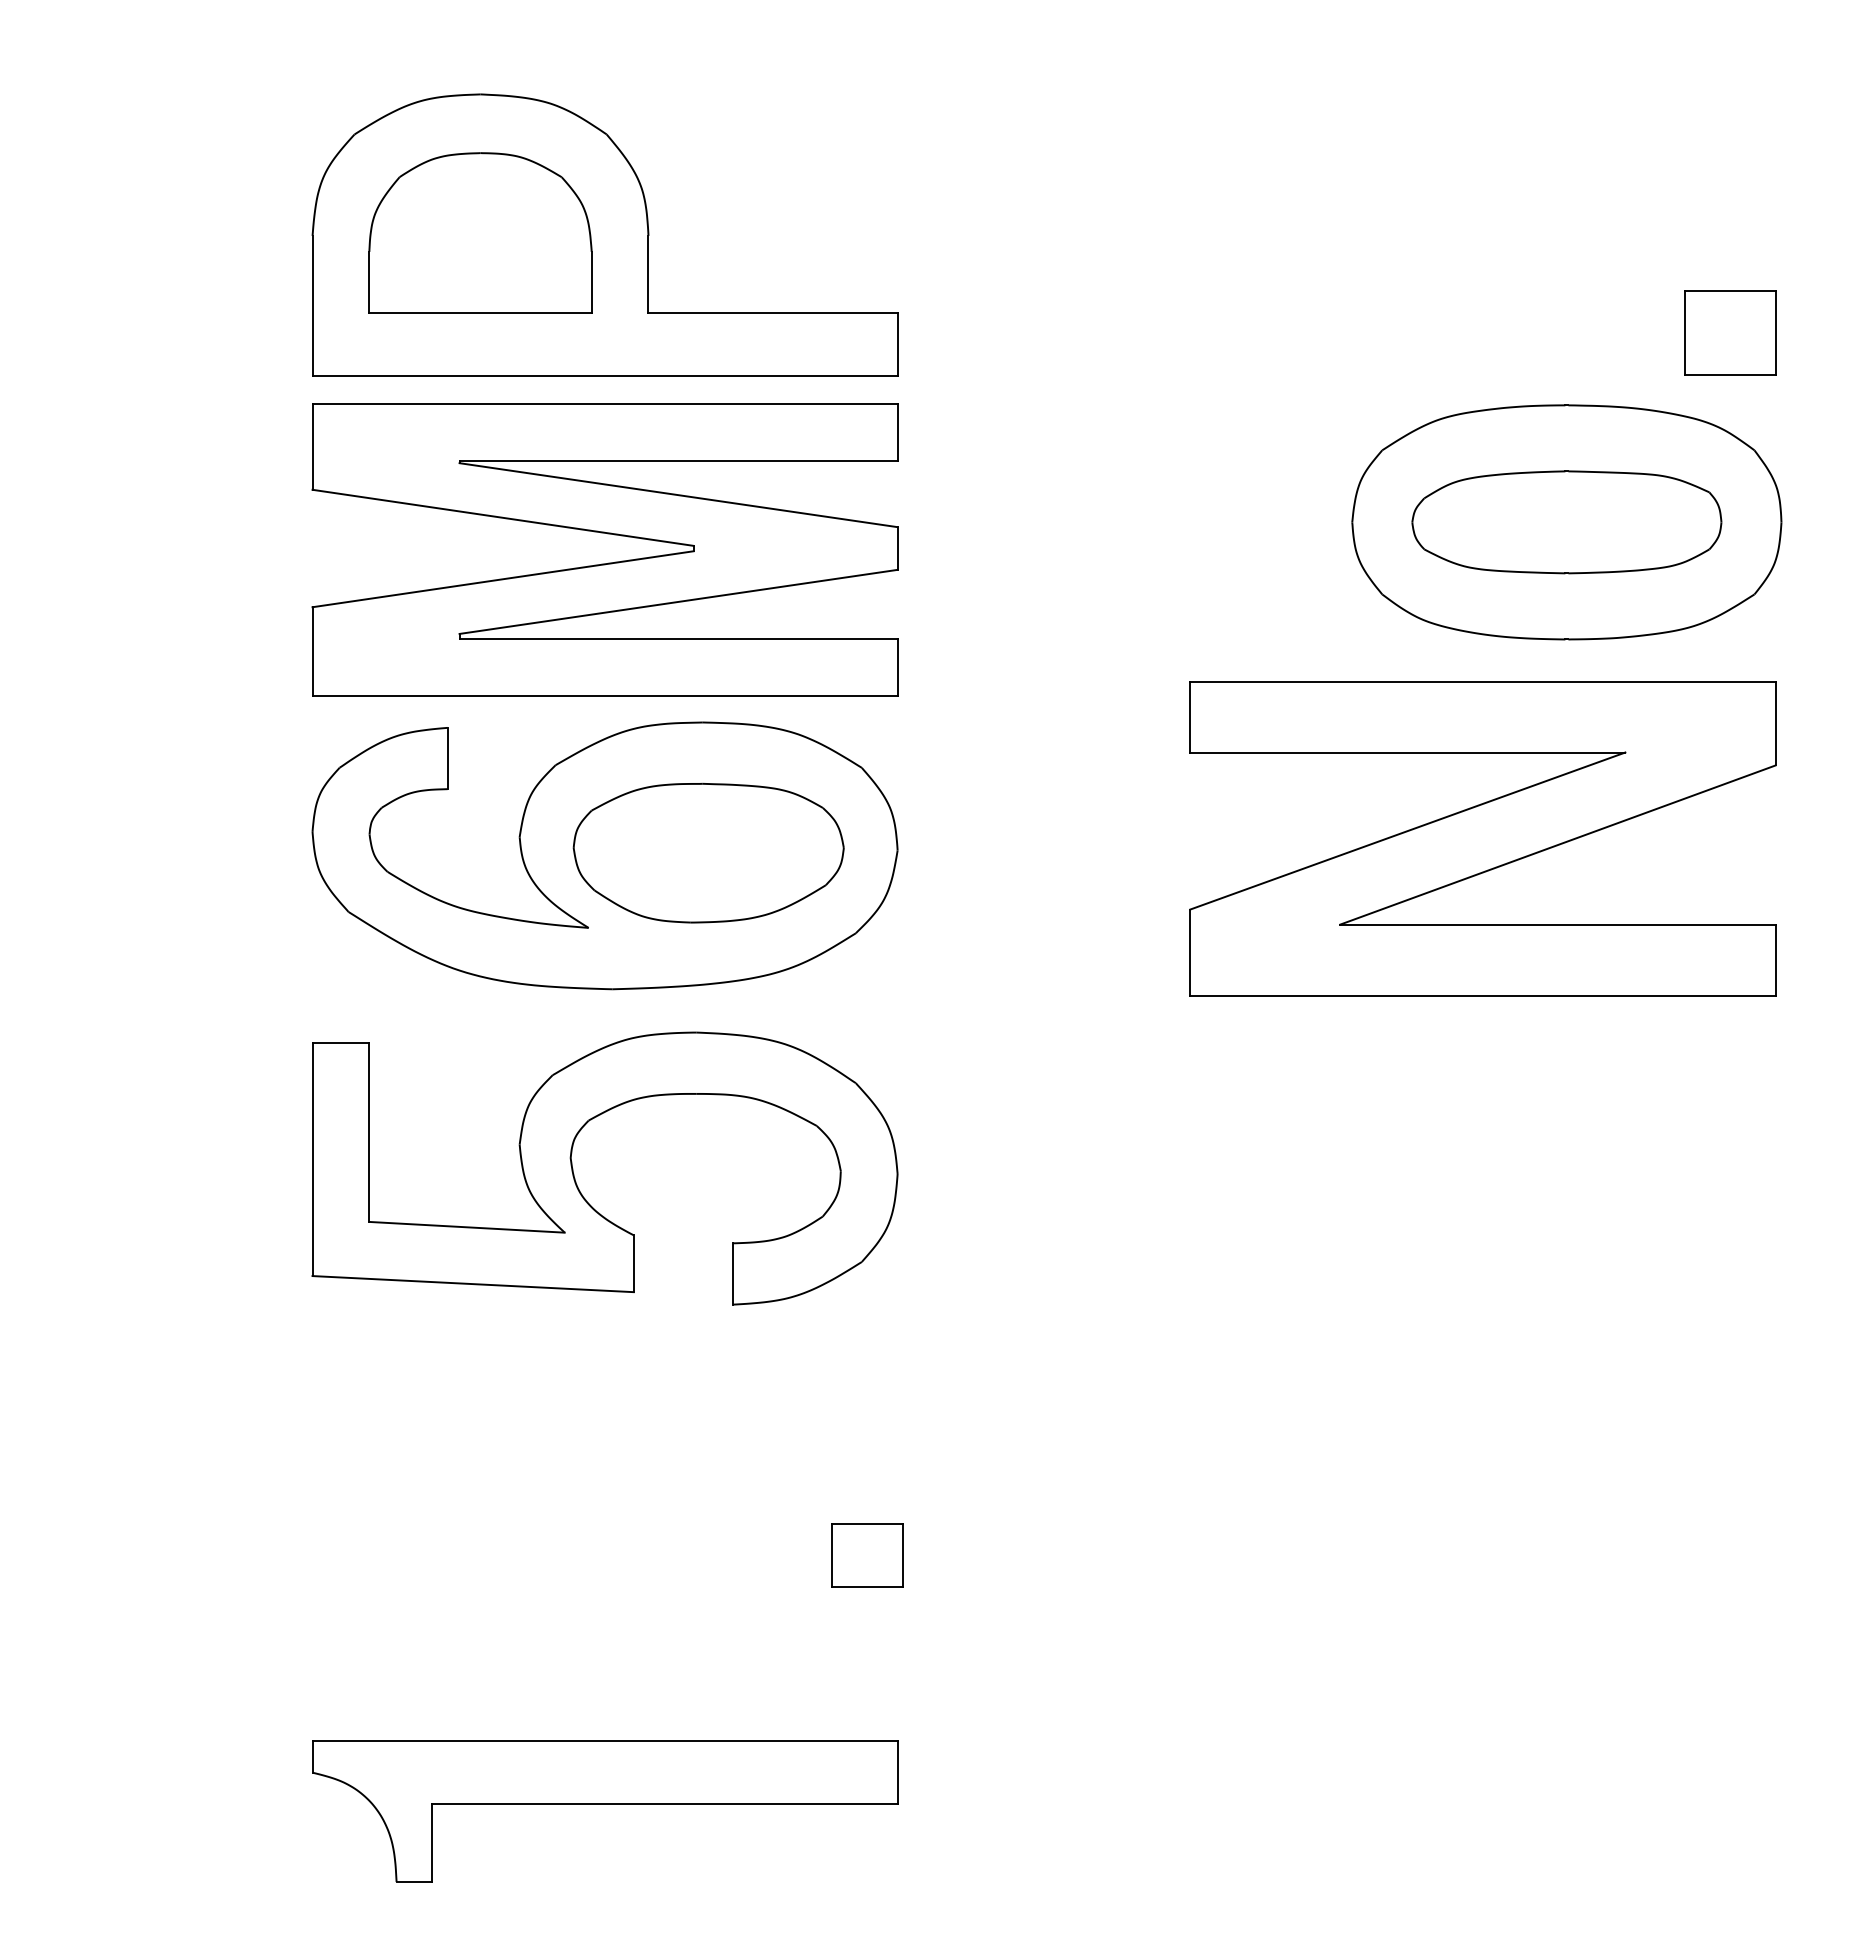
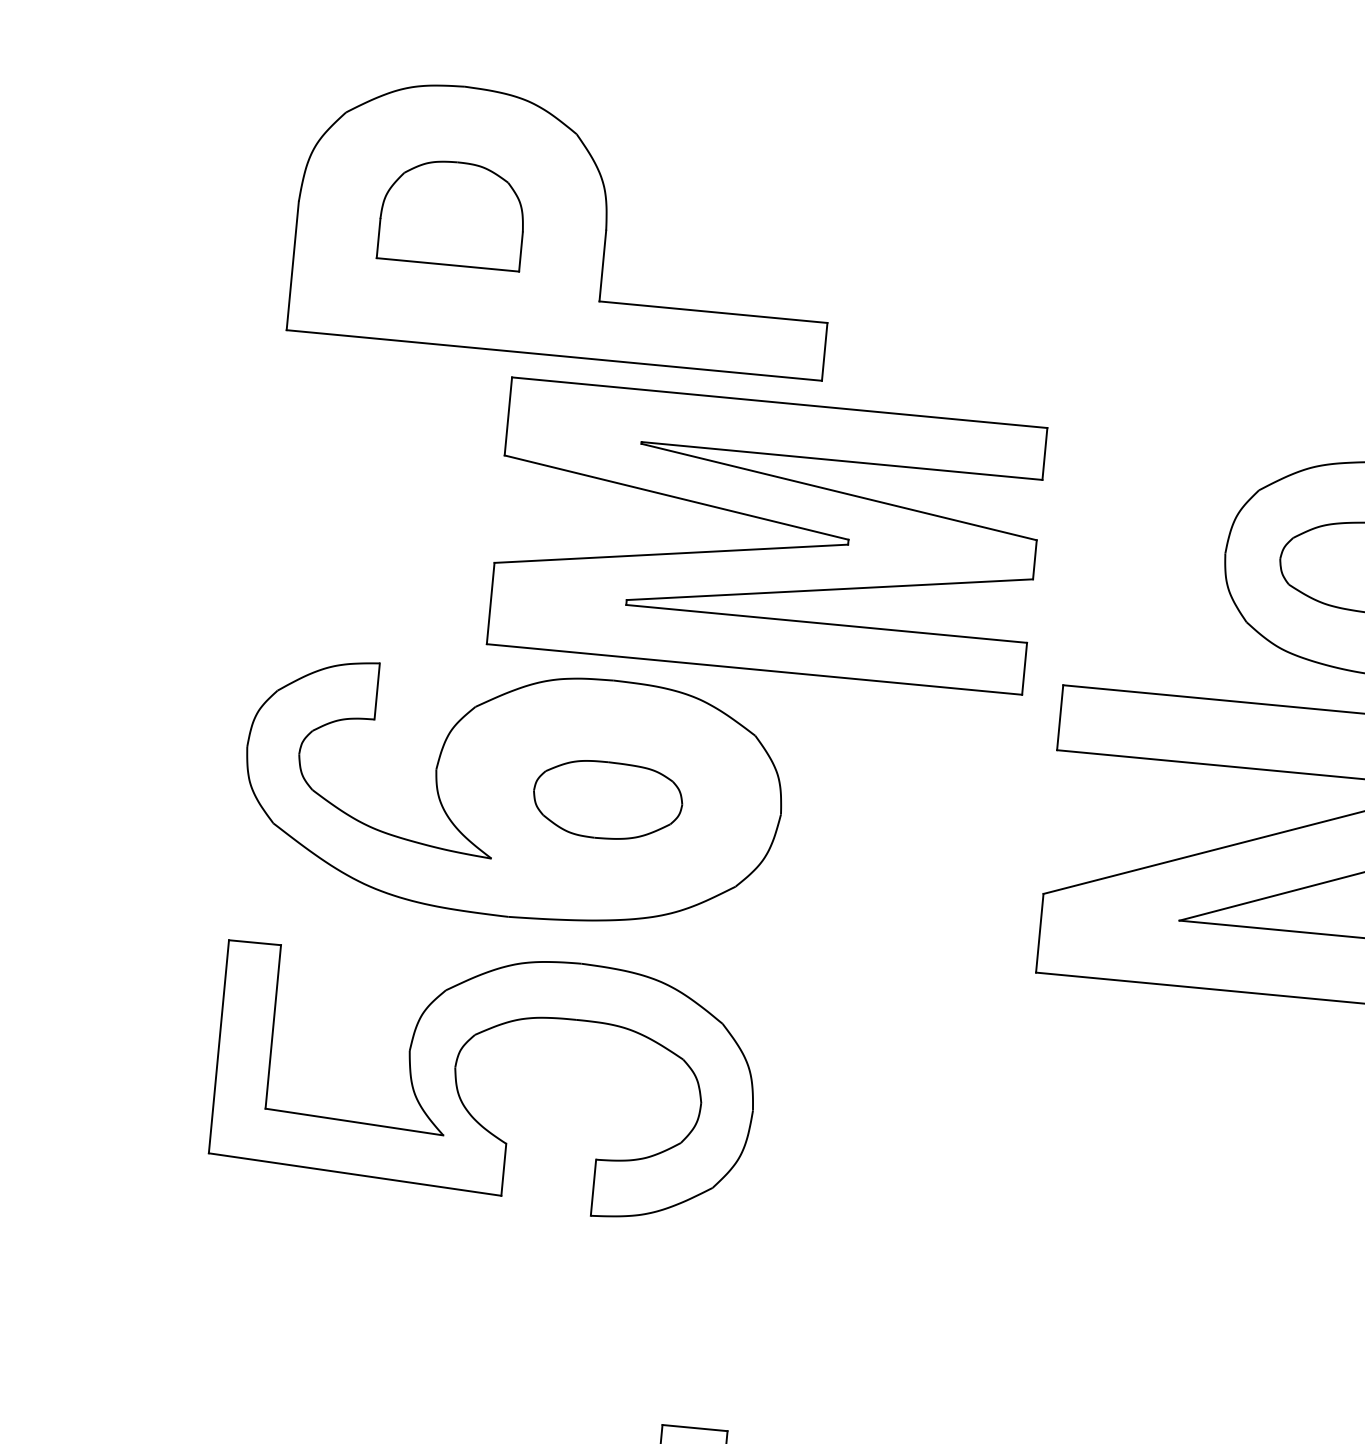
part: (480, 232) -> (452, 213), size x0.7
part: (608, 562) -> (769, 547), moved
part: (708, 852) -> (607, 800), size x0.6

